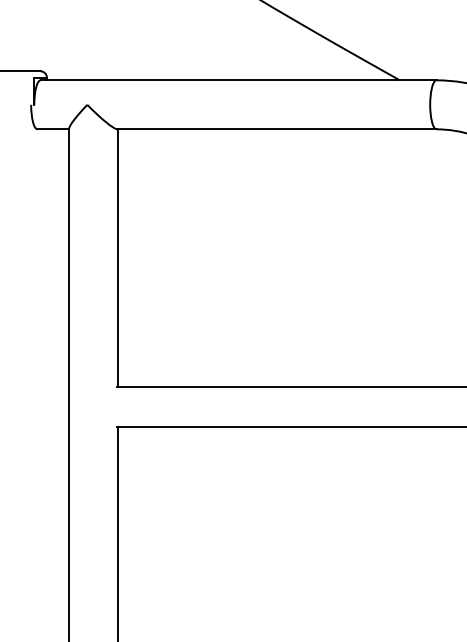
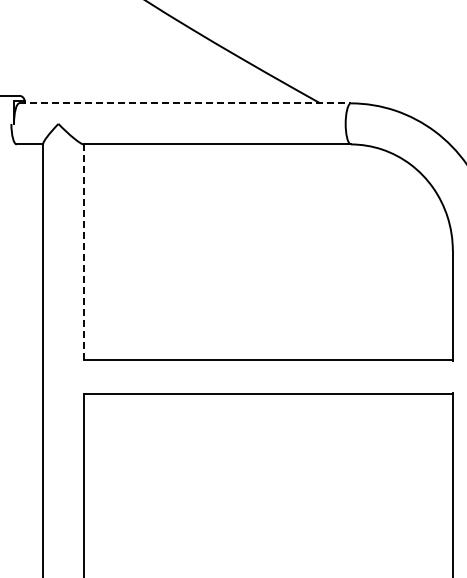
line: (238, 80) -> (185, 103), solid -> dashed
line: (118, 258) -> (84, 252), solid -> dashed

